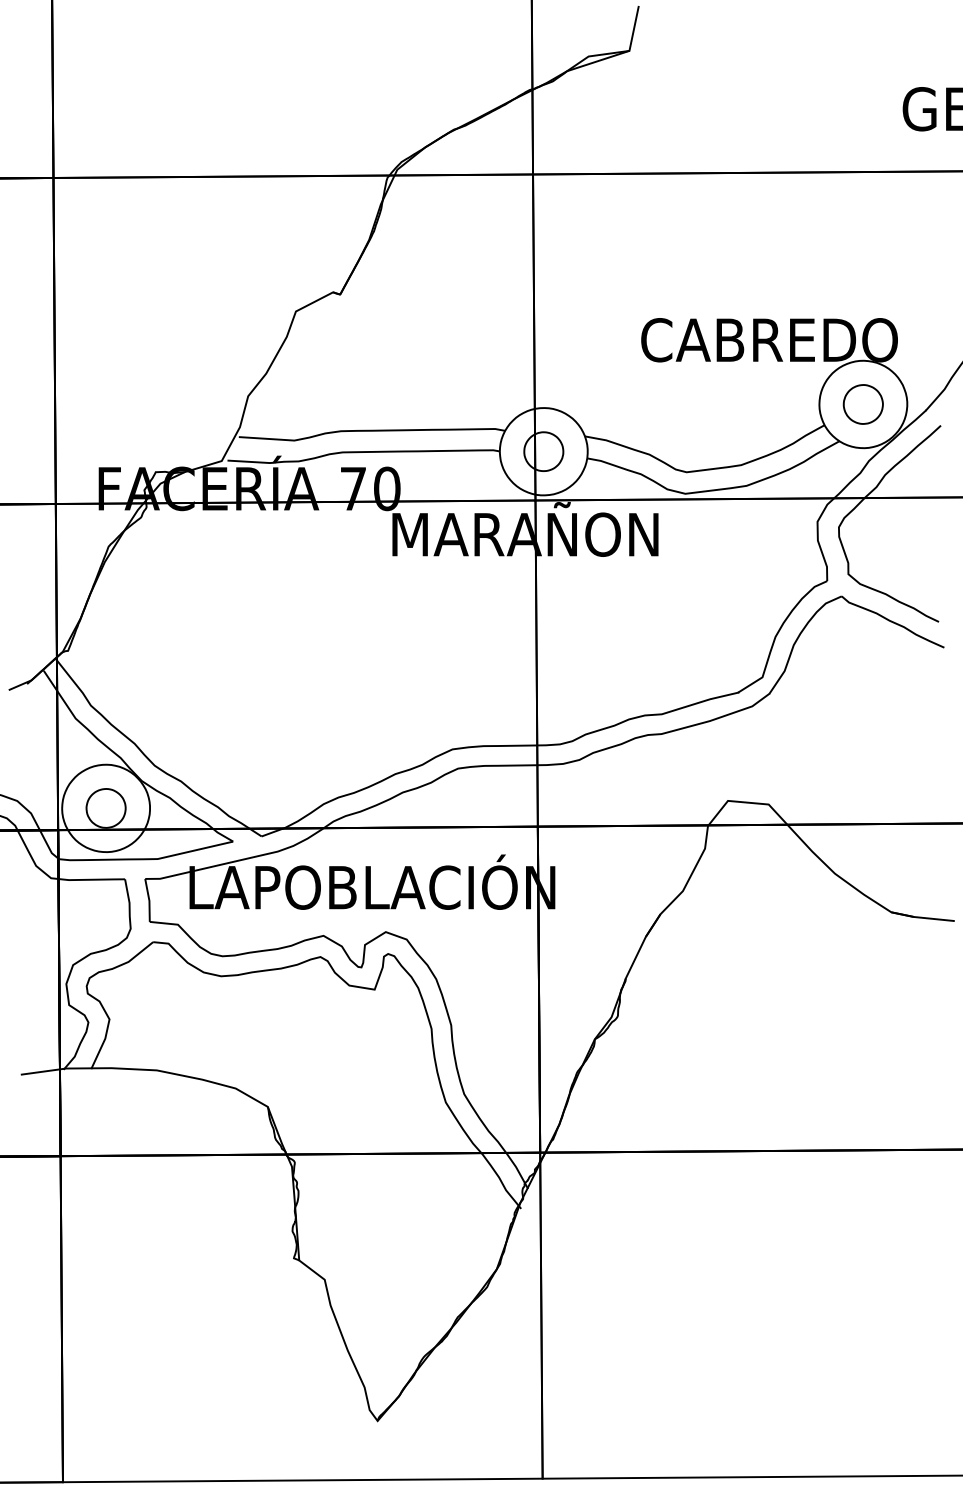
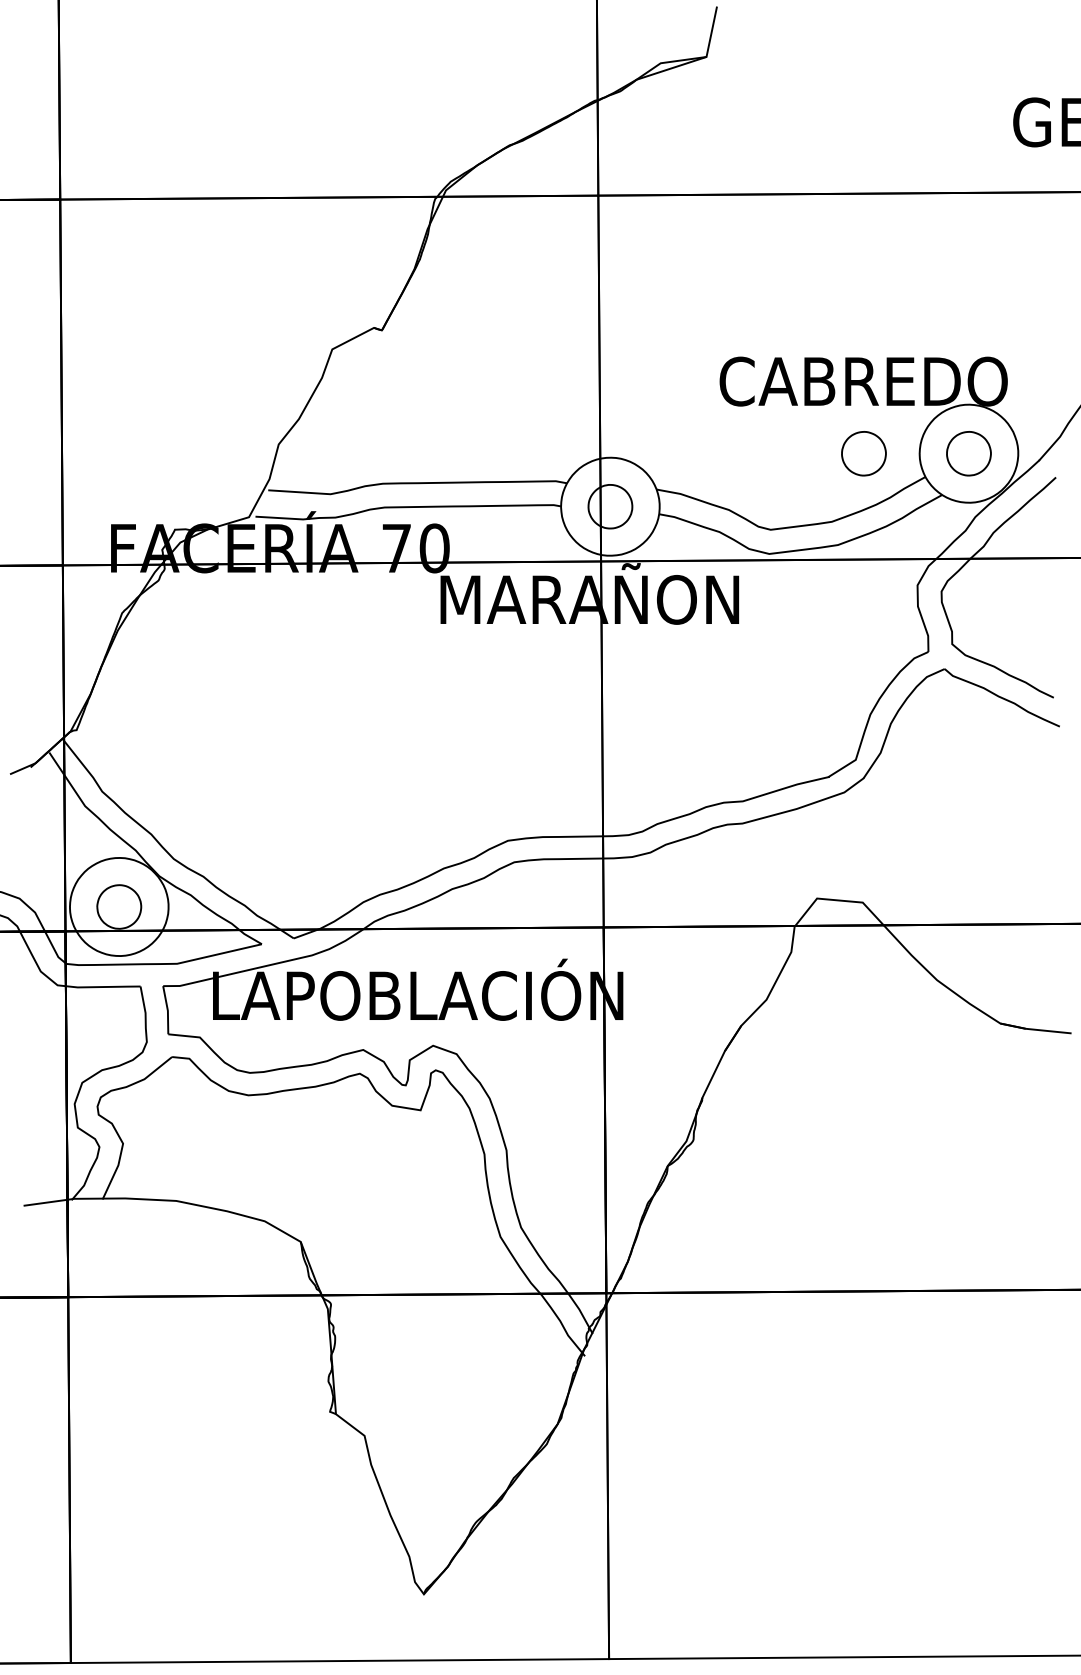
part: (769, 404) -> (863, 453), added

